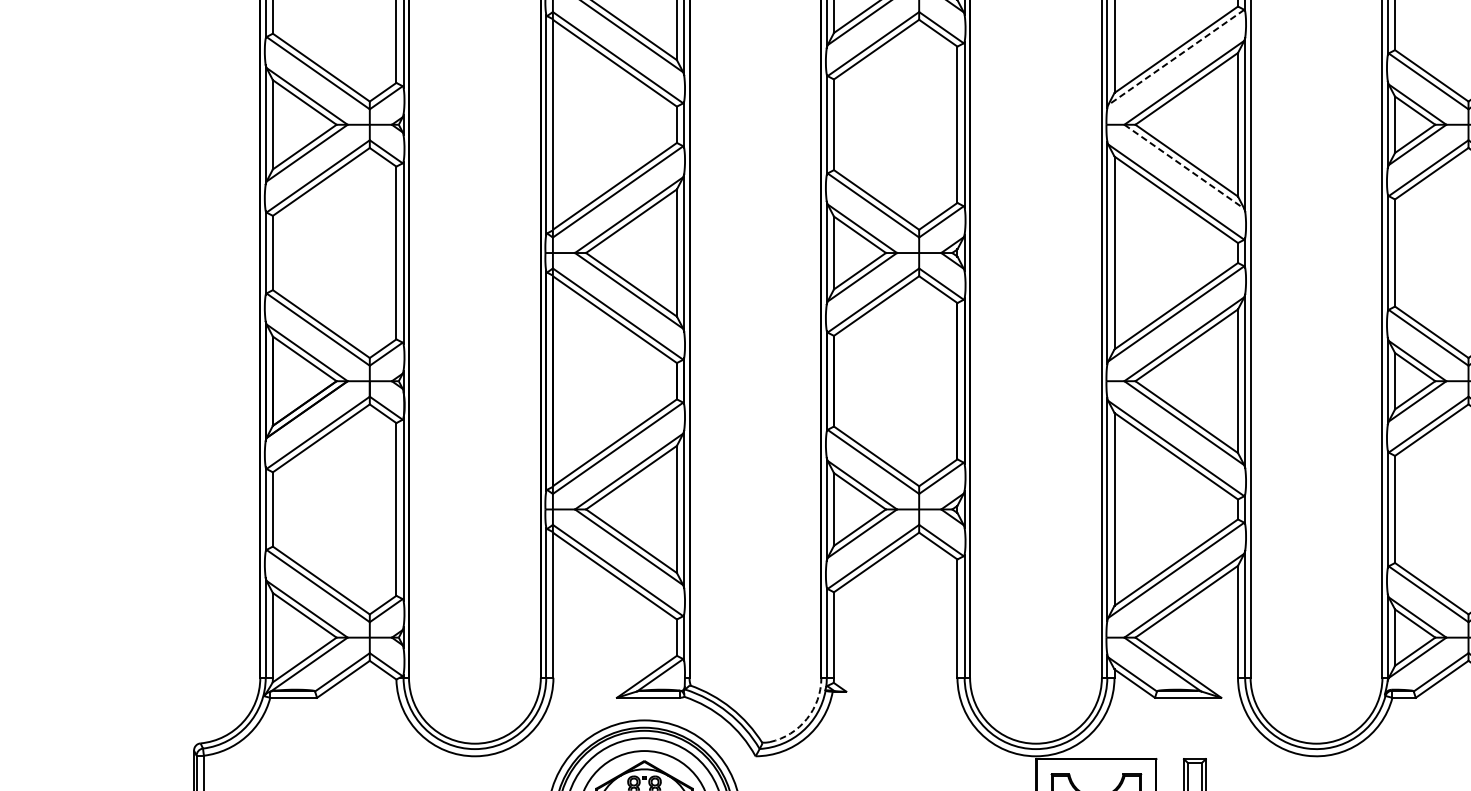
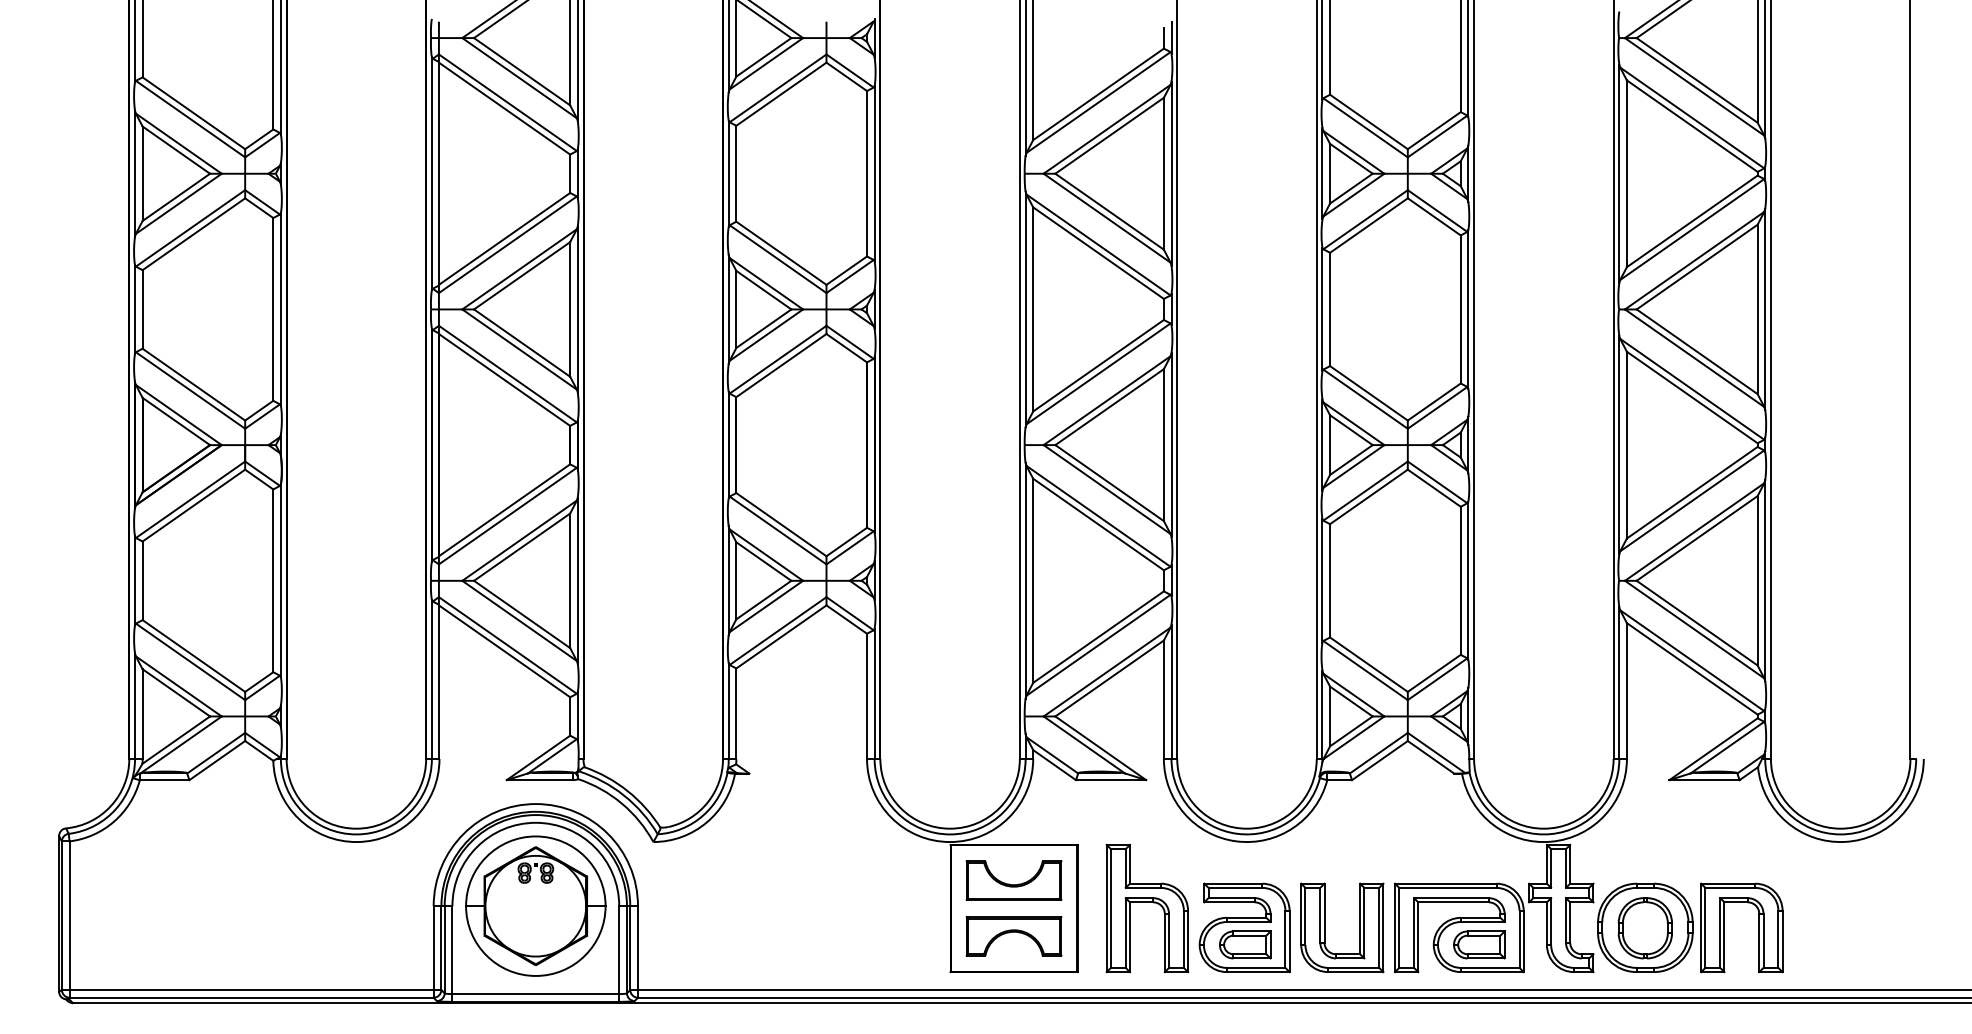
line: (1176, 57) -> (1098, 102), dashed -> solid
line: (1184, 167) -> (1107, 218), dashed -> solid
arc: (806, 718) -> (707, 802), dashed -> solid

